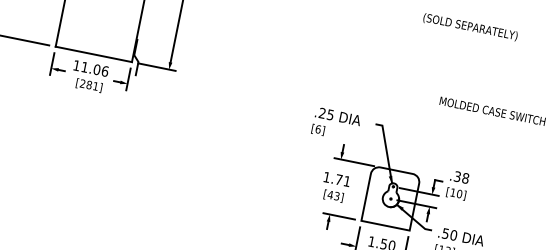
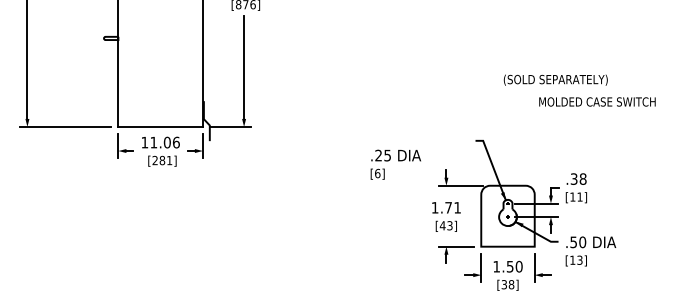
text: (470, 26) -> (555, 79), moved
text: (336, 124) -> (395, 164), moved
text: (459, 193) -> (579, 196), [10] -> [11]

